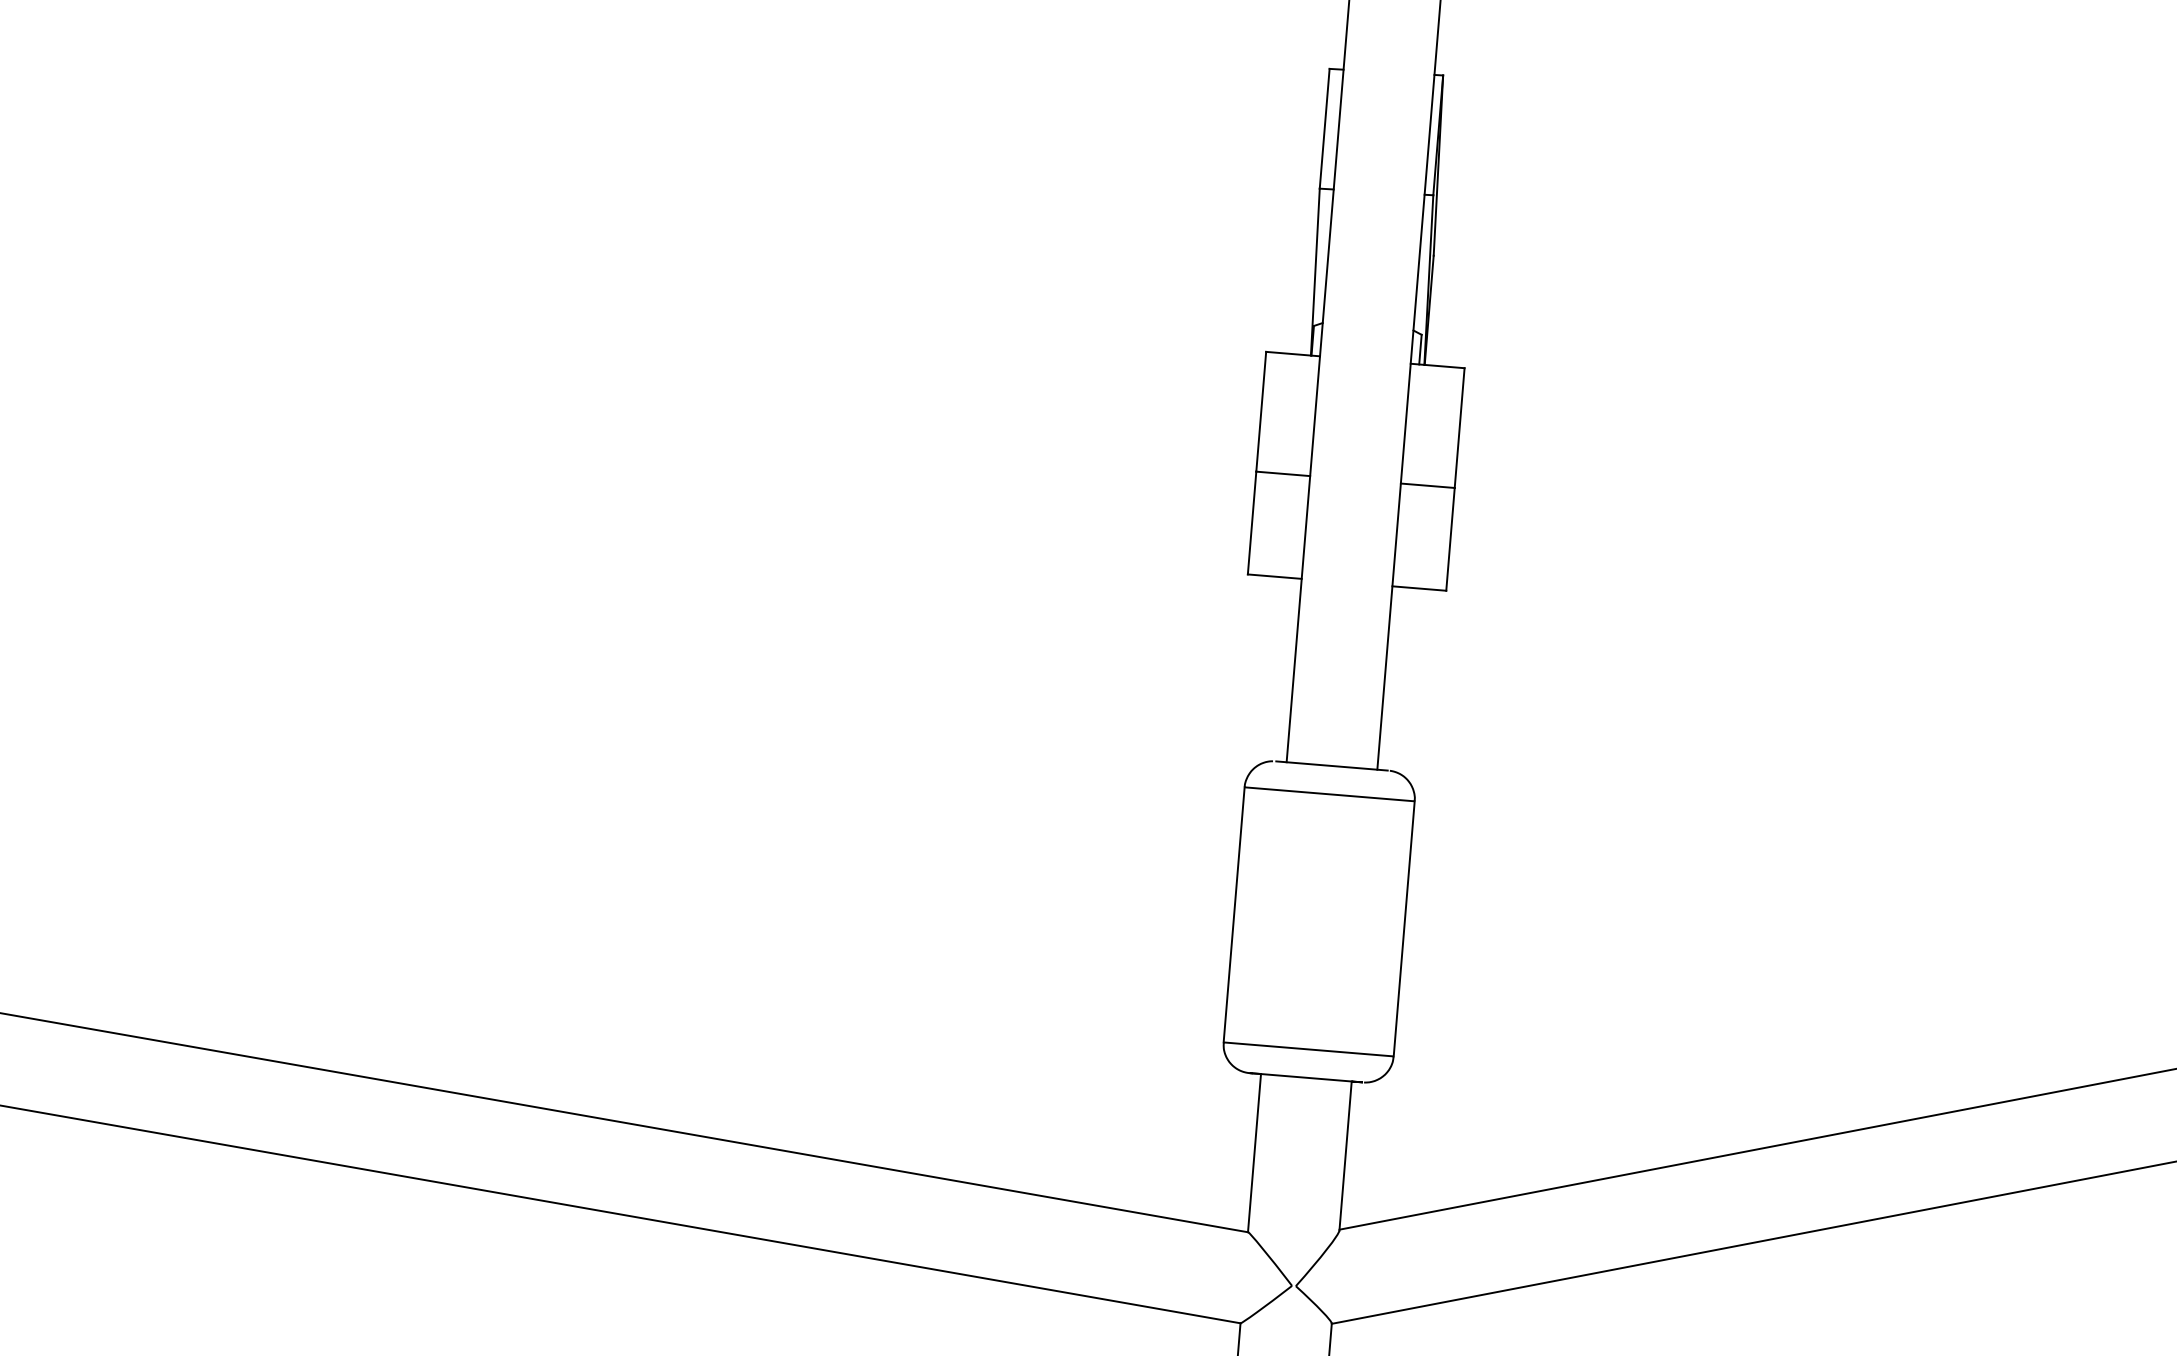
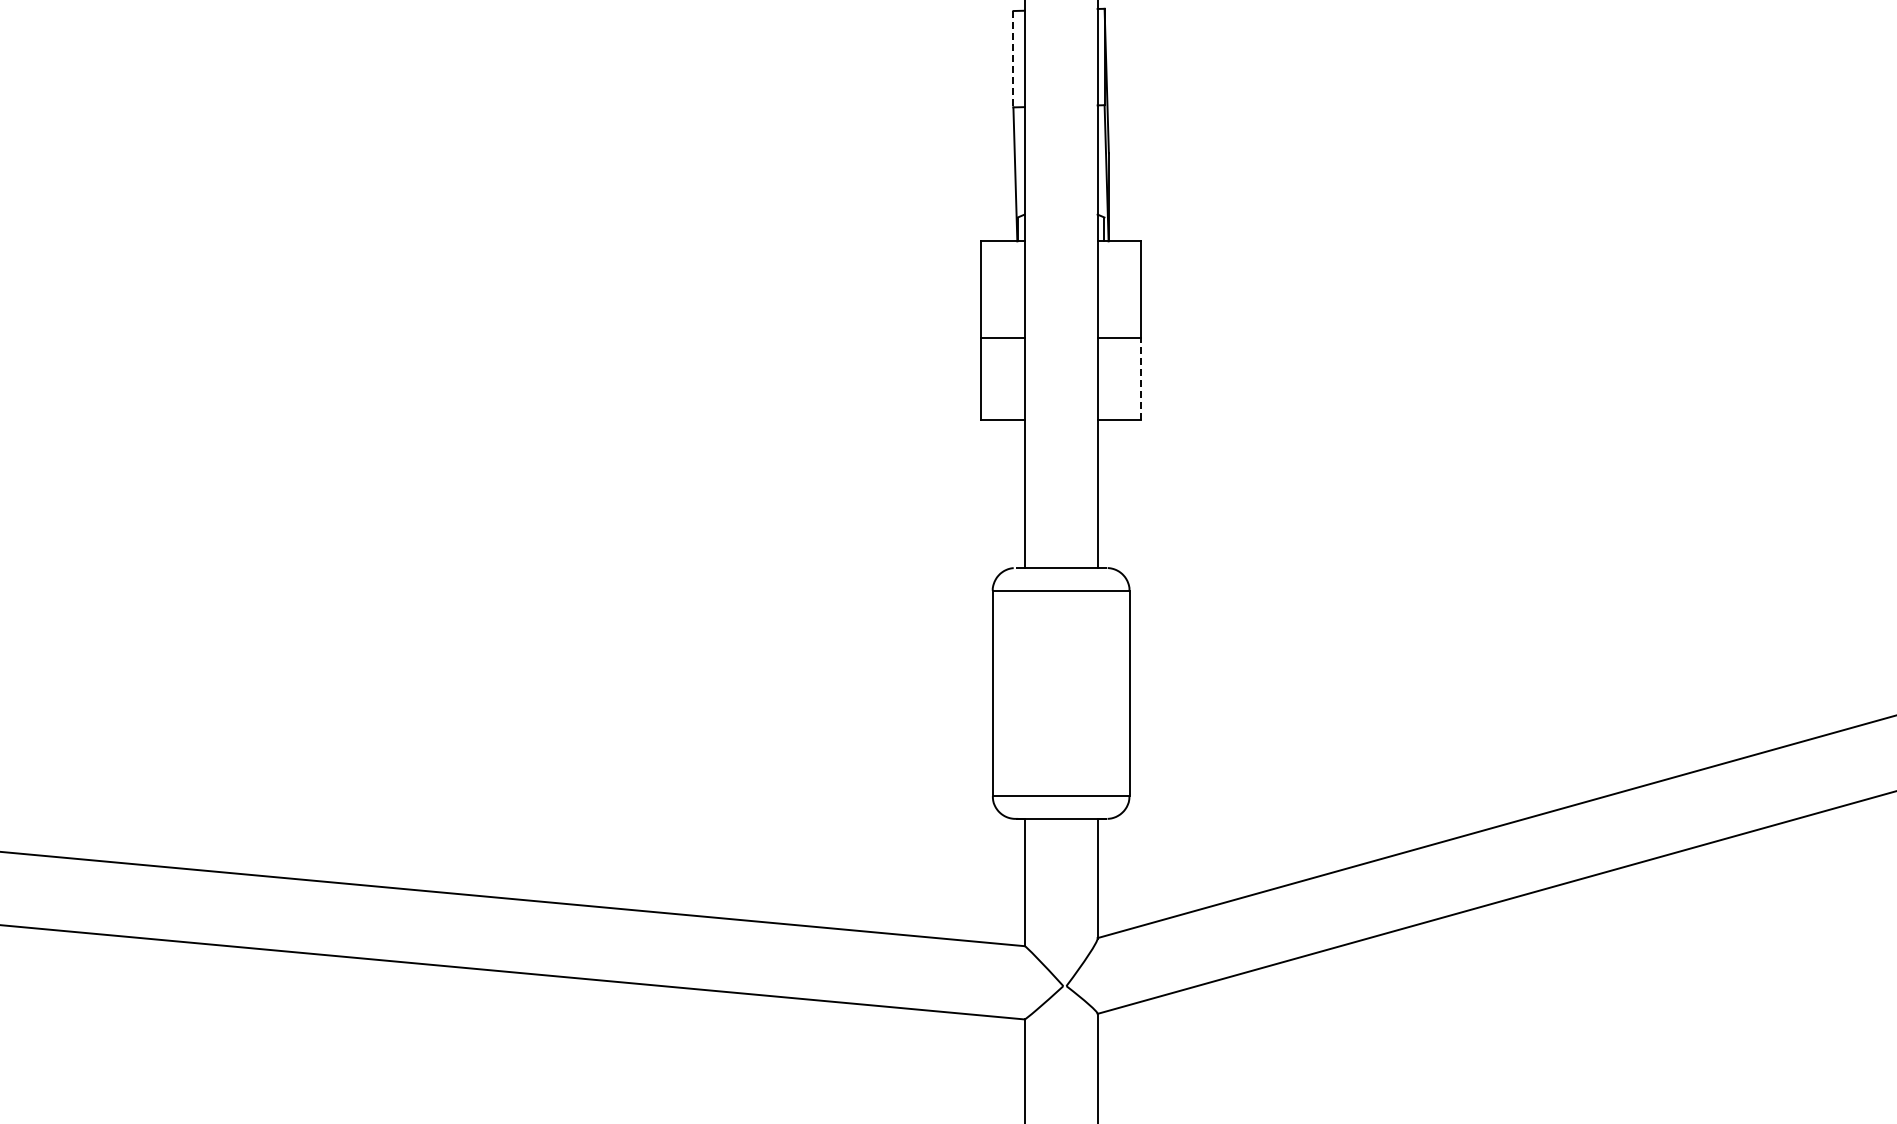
line: (1324, 129) -> (1013, 59), solid -> dashed
line: (1450, 538) -> (1140, 378), solid -> dashed

